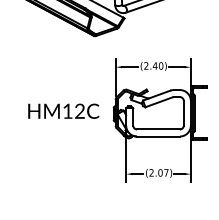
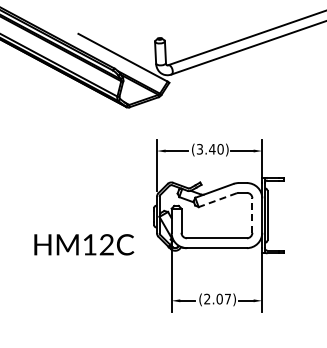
text: (146, 66) -> (199, 149), (2.40) -> (3.40)
line: (158, 102) -> (217, 200), solid -> dashed
text: (63, 111) -> (84, 244), moved
line: (183, 113) -> (252, 215), solid -> dashed

